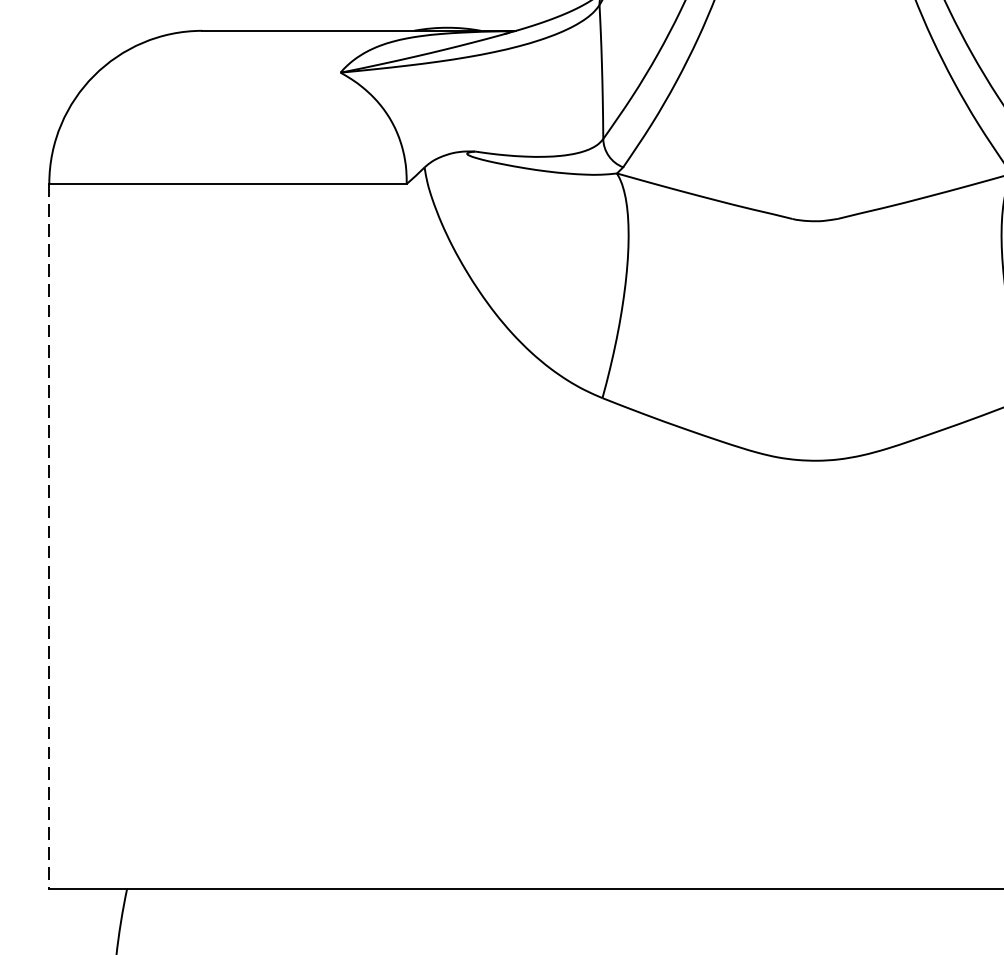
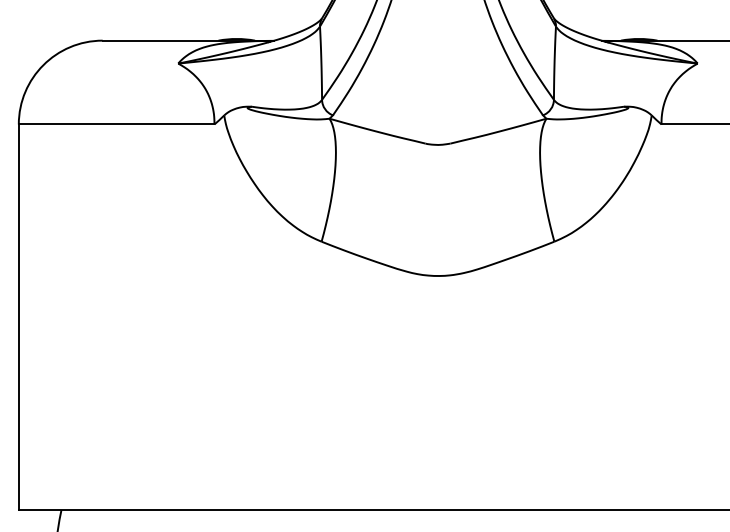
line: (48, 536) -> (18, 317), dashed -> solid

